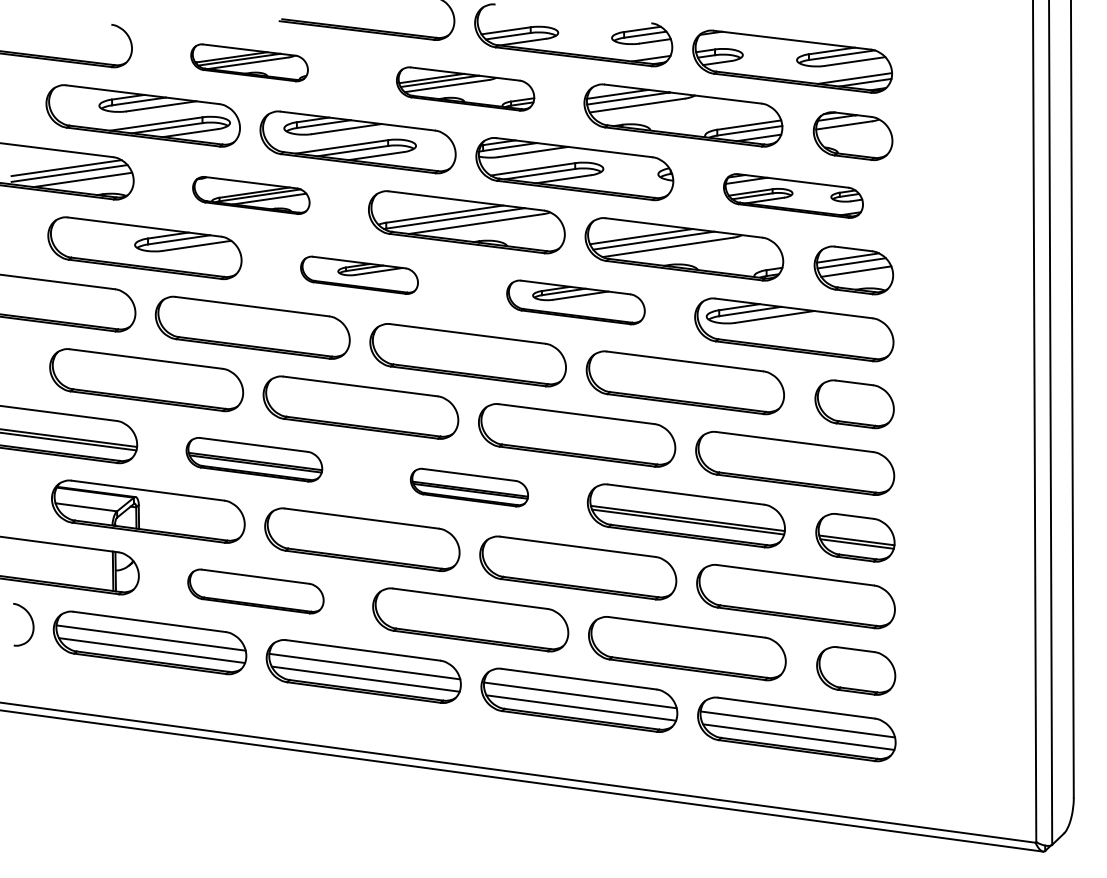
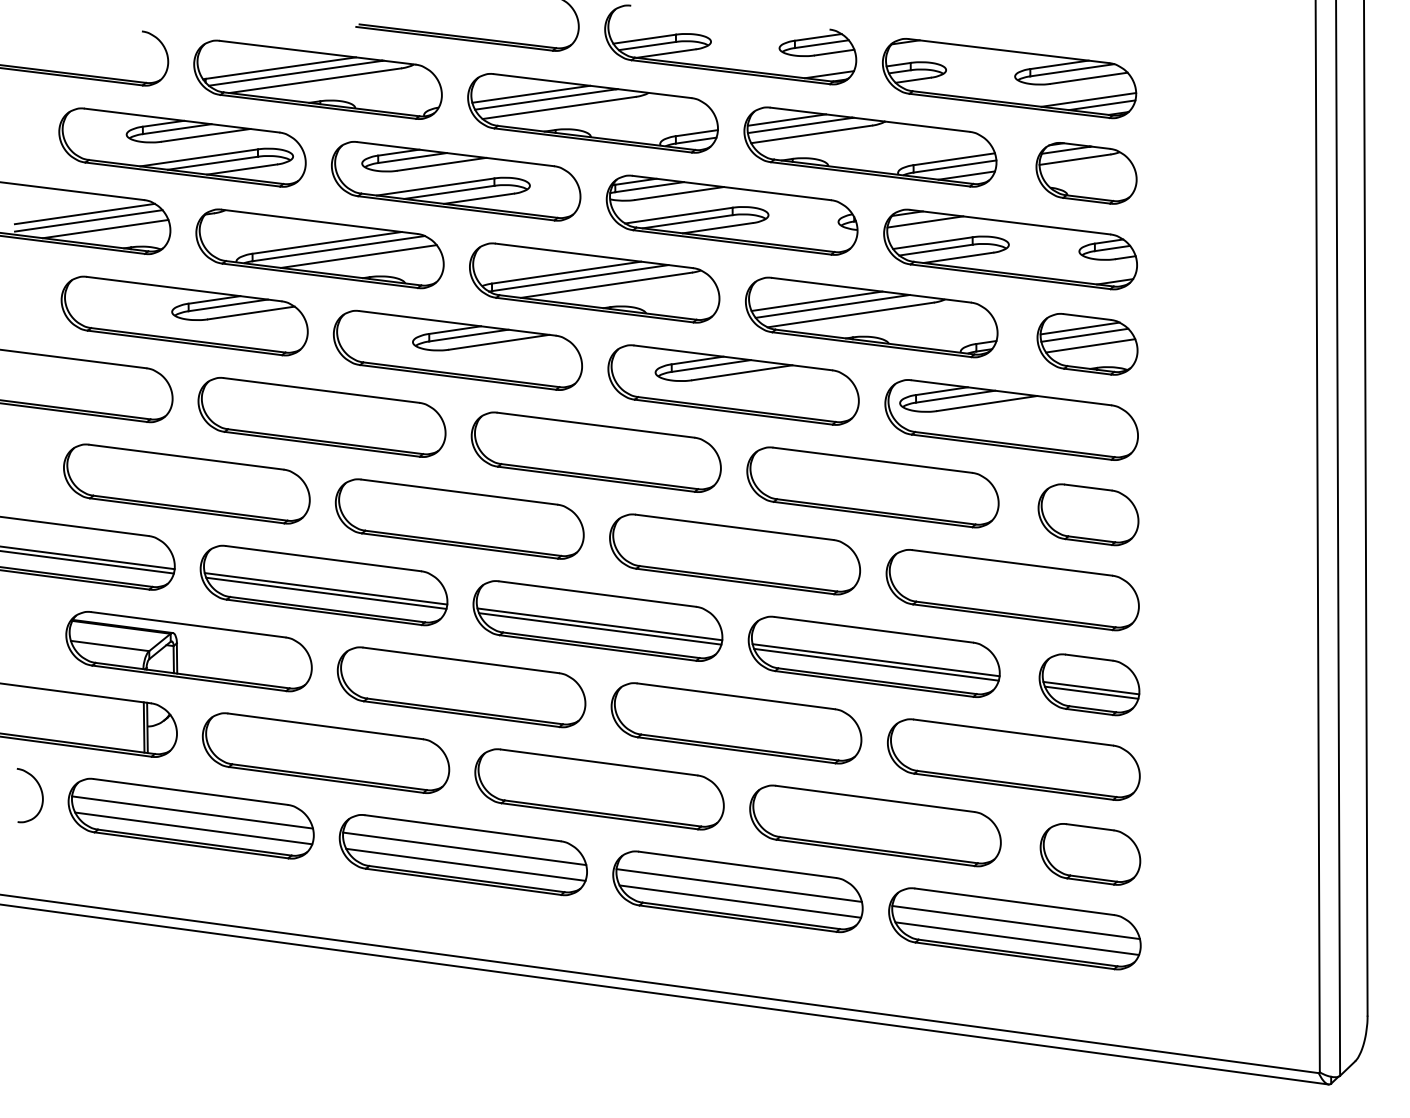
part: (249, 62) -> (317, 79), size x1.67
part: (465, 88) -> (592, 112), size x1.43
part: (251, 195) -> (320, 248), size x1.67
part: (793, 195) -> (1010, 248), size x1.43
part: (359, 275) -> (457, 350), size x1.67
part: (575, 302) -> (733, 385), size x1.43
part: (254, 459) -> (324, 585), size x1.43
part: (469, 487) -> (598, 620), size x1.67
part: (255, 591) -> (325, 753), size x1.43

